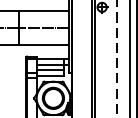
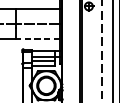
line: (43, 44) -> (37, 38), solid -> dashed

